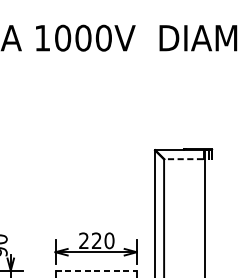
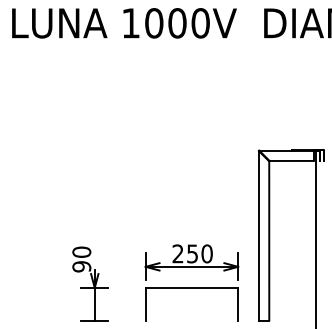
line: (183, 158) -> (291, 160), dashed -> solid
text: (96, 240) -> (192, 253), 220 -> 250
line: (96, 270) -> (192, 287), dashed -> solid

